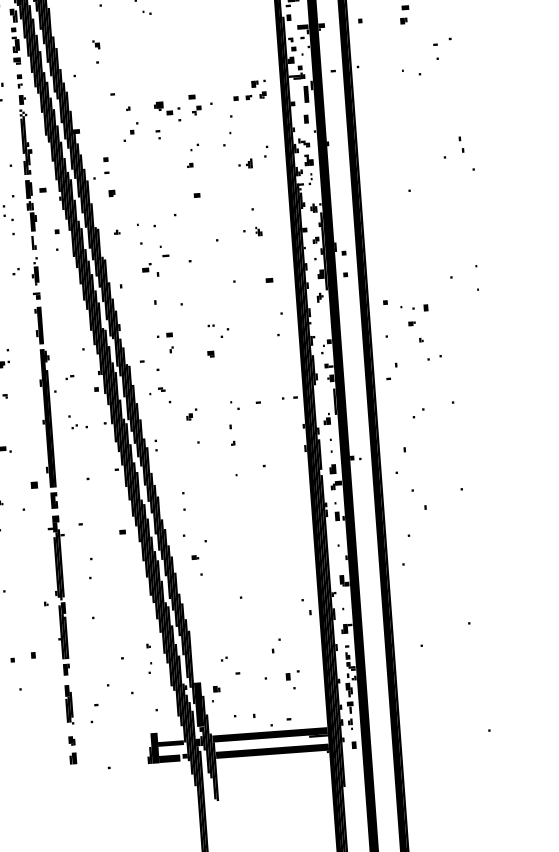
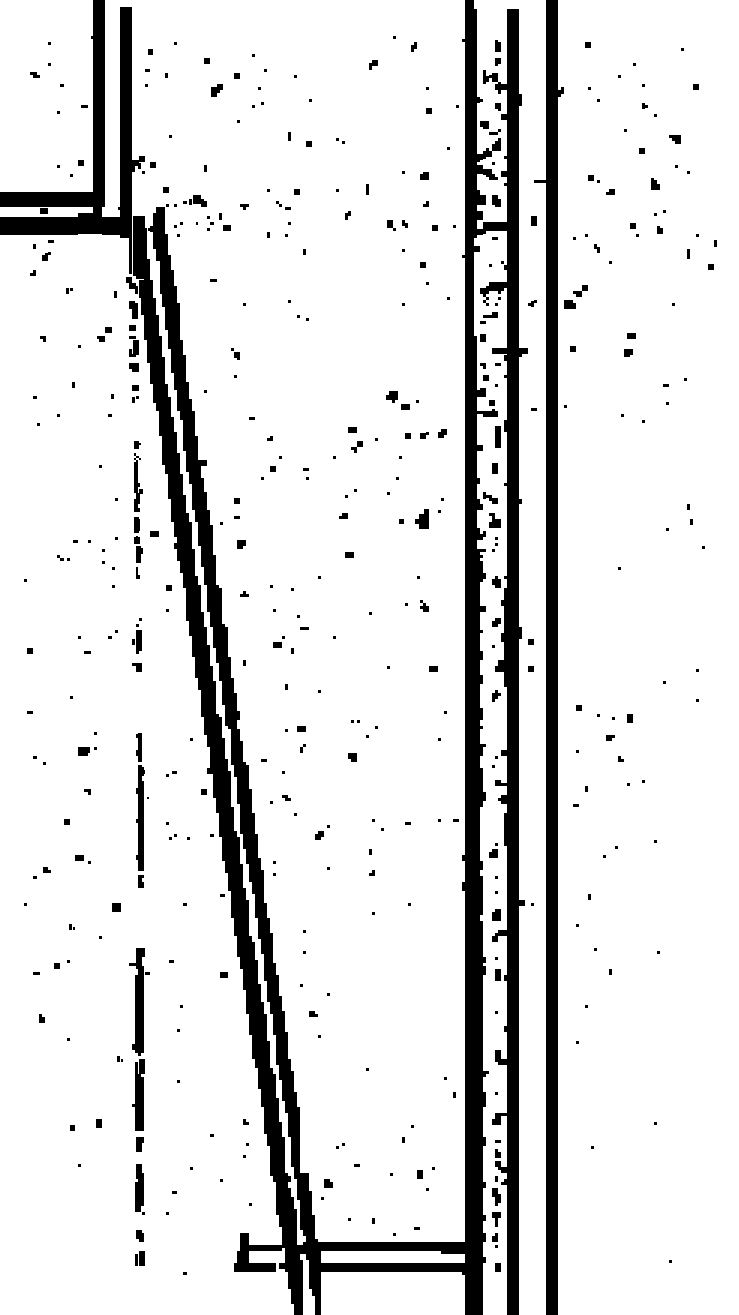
part: (258, 83) -> (437, 418), removed
part: (167, 108) -> (402, 400), moved
part: (245, 163) -> (413, 518), size x1.6
part: (29, 172) -> (138, 509), size x0.7
part: (49, 406) -> (142, 809), size x0.6

